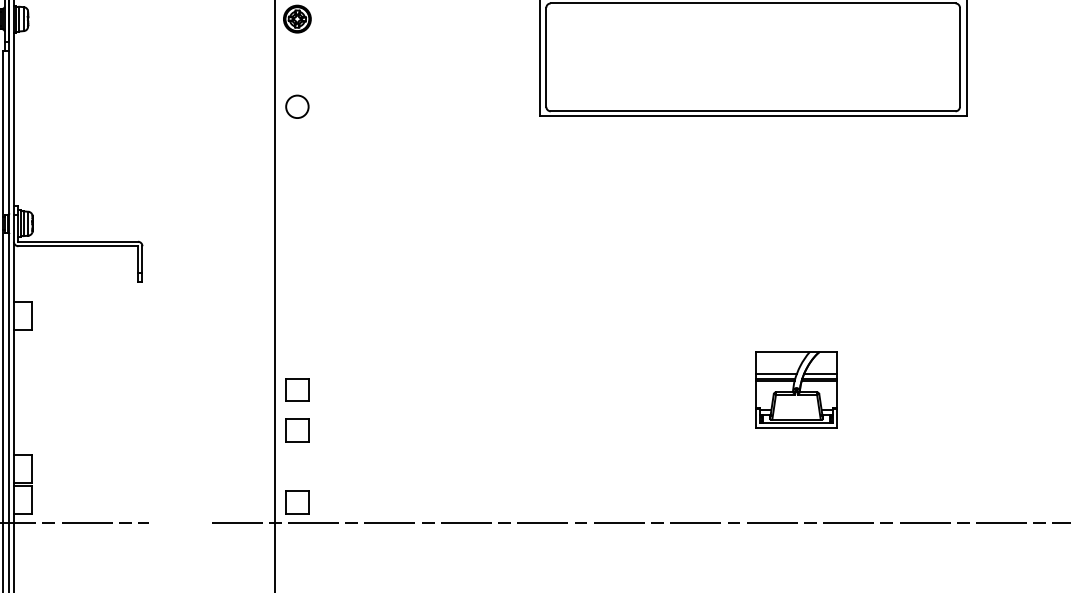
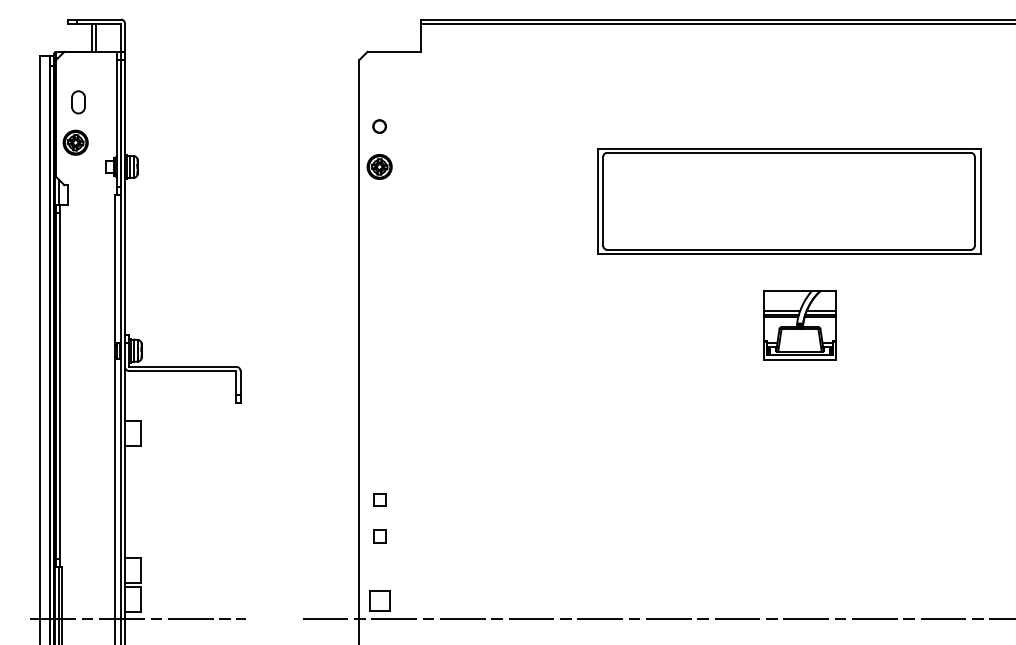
circle: (297, 106) -> (379, 245), removed
part: (297, 389) -> (379, 499), size x0.6
part: (795, 390) -> (799, 325), moved
part: (297, 430) -> (379, 536), size x0.6

